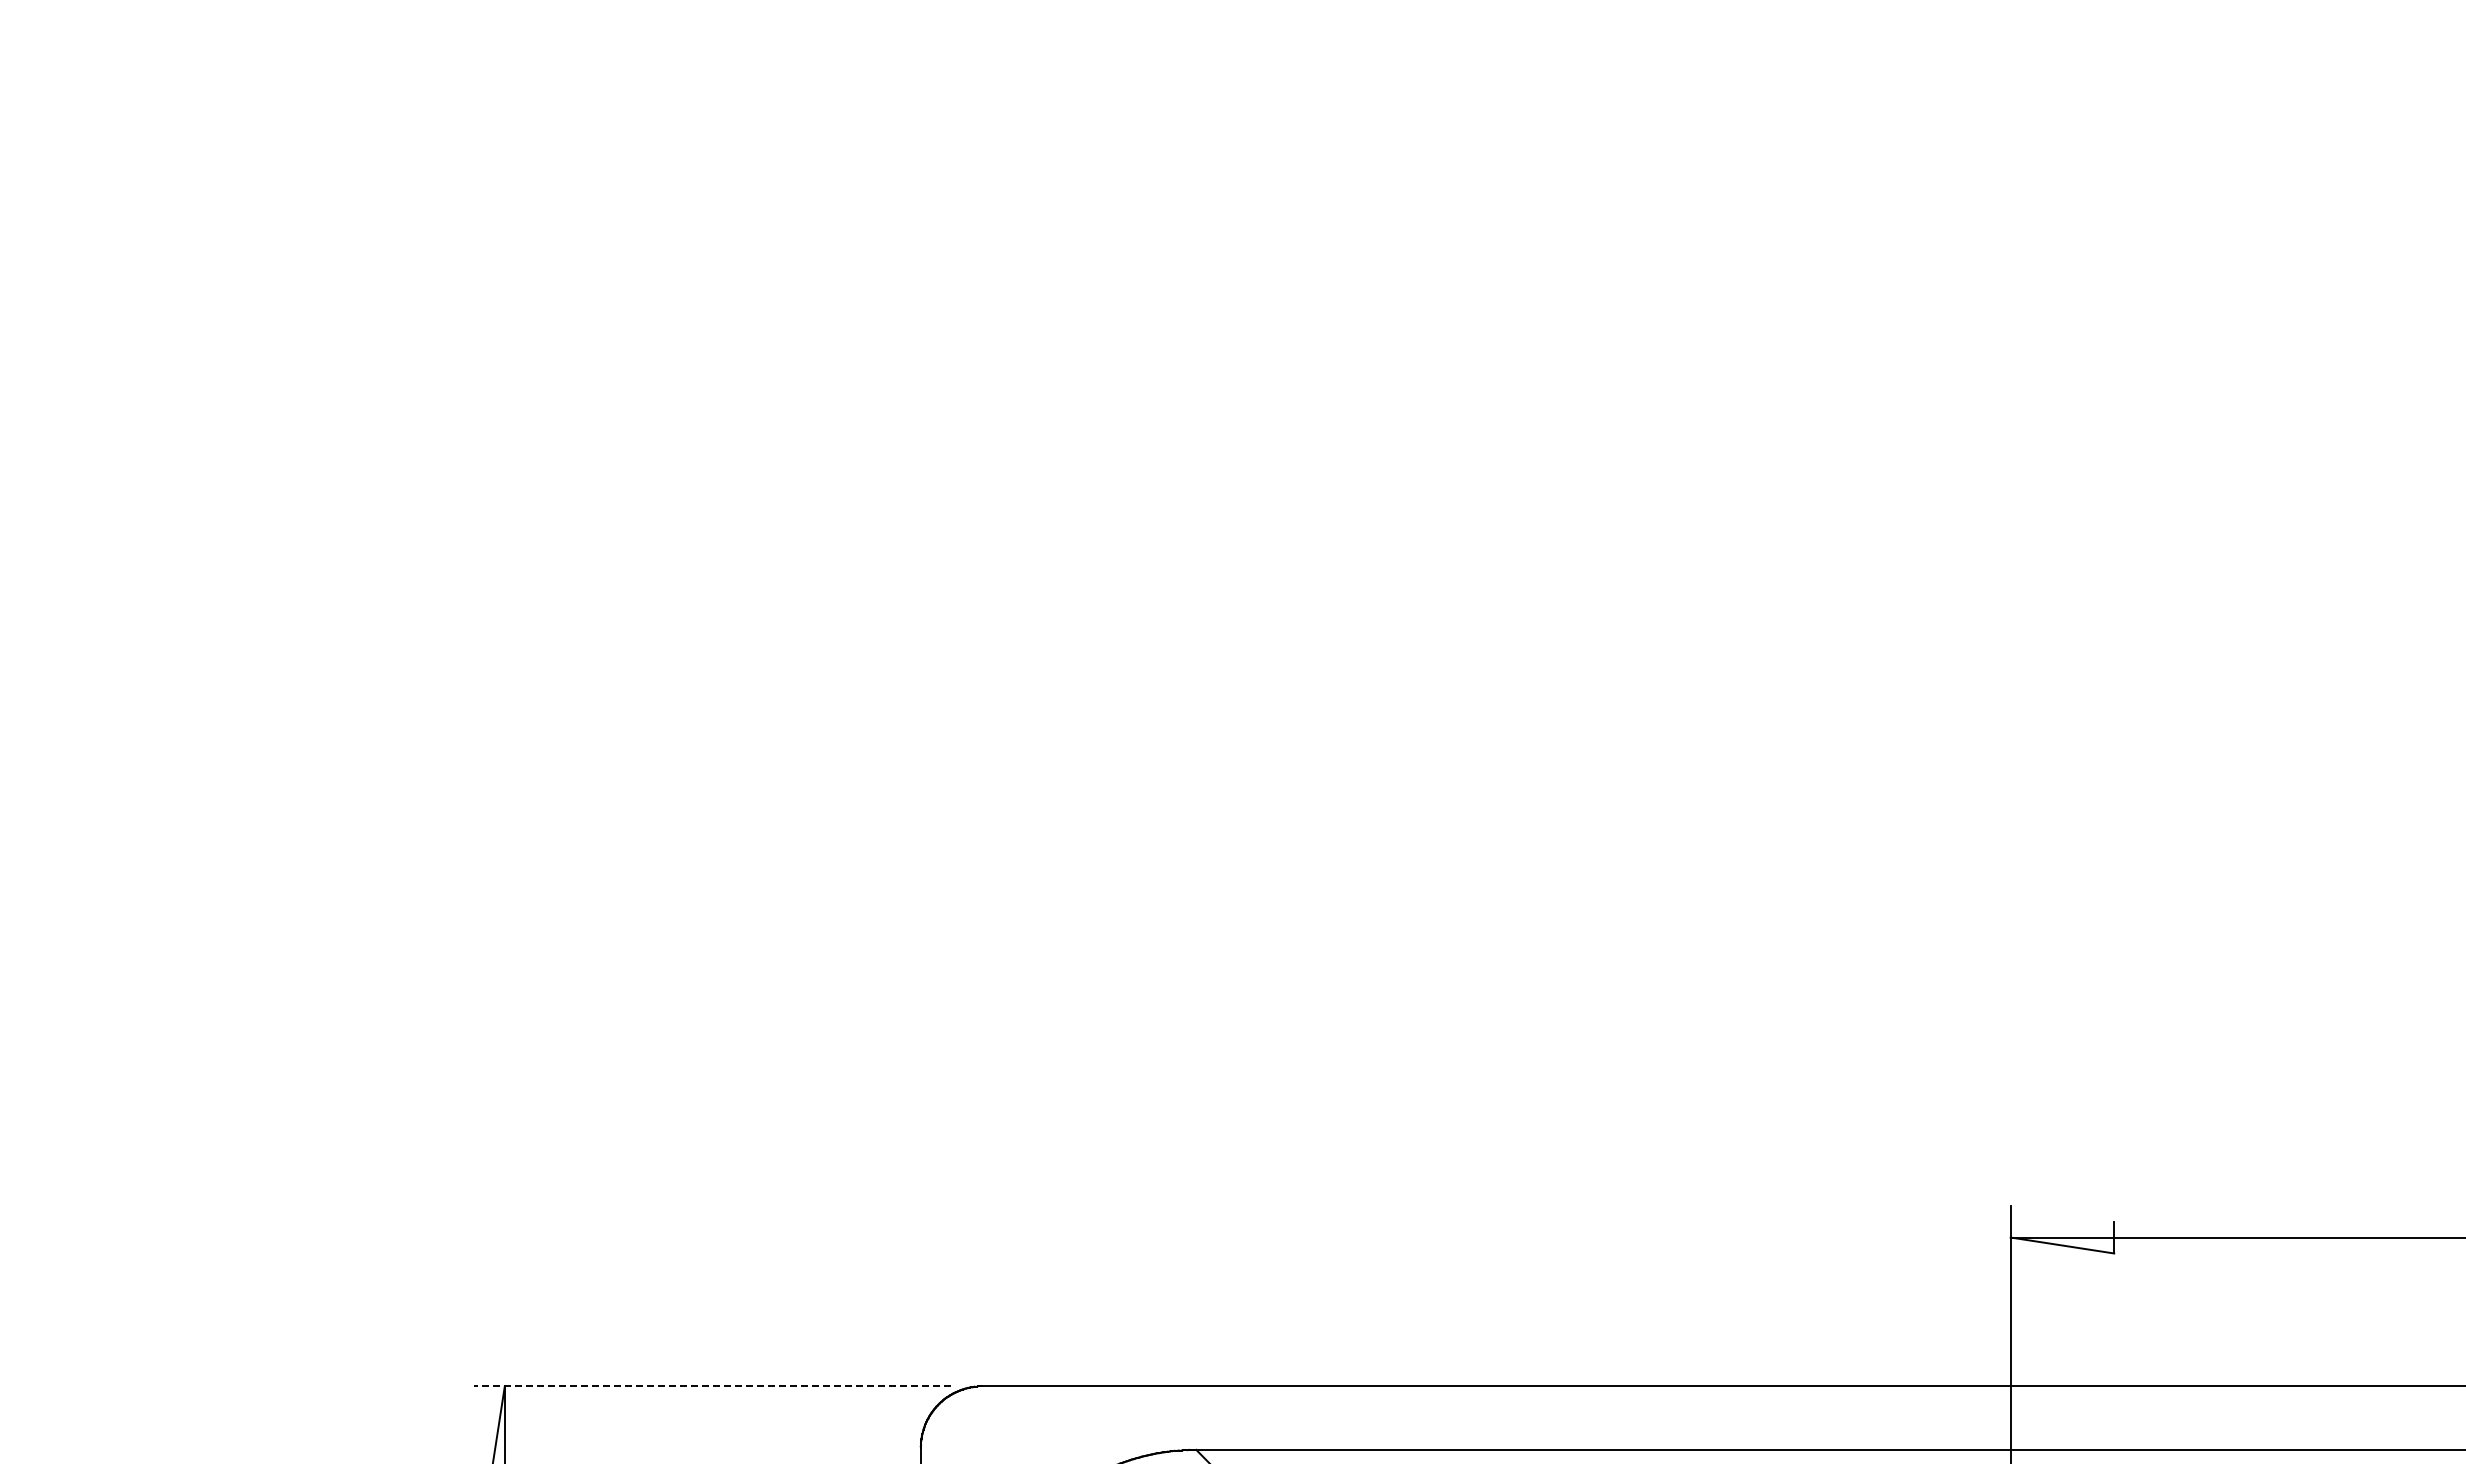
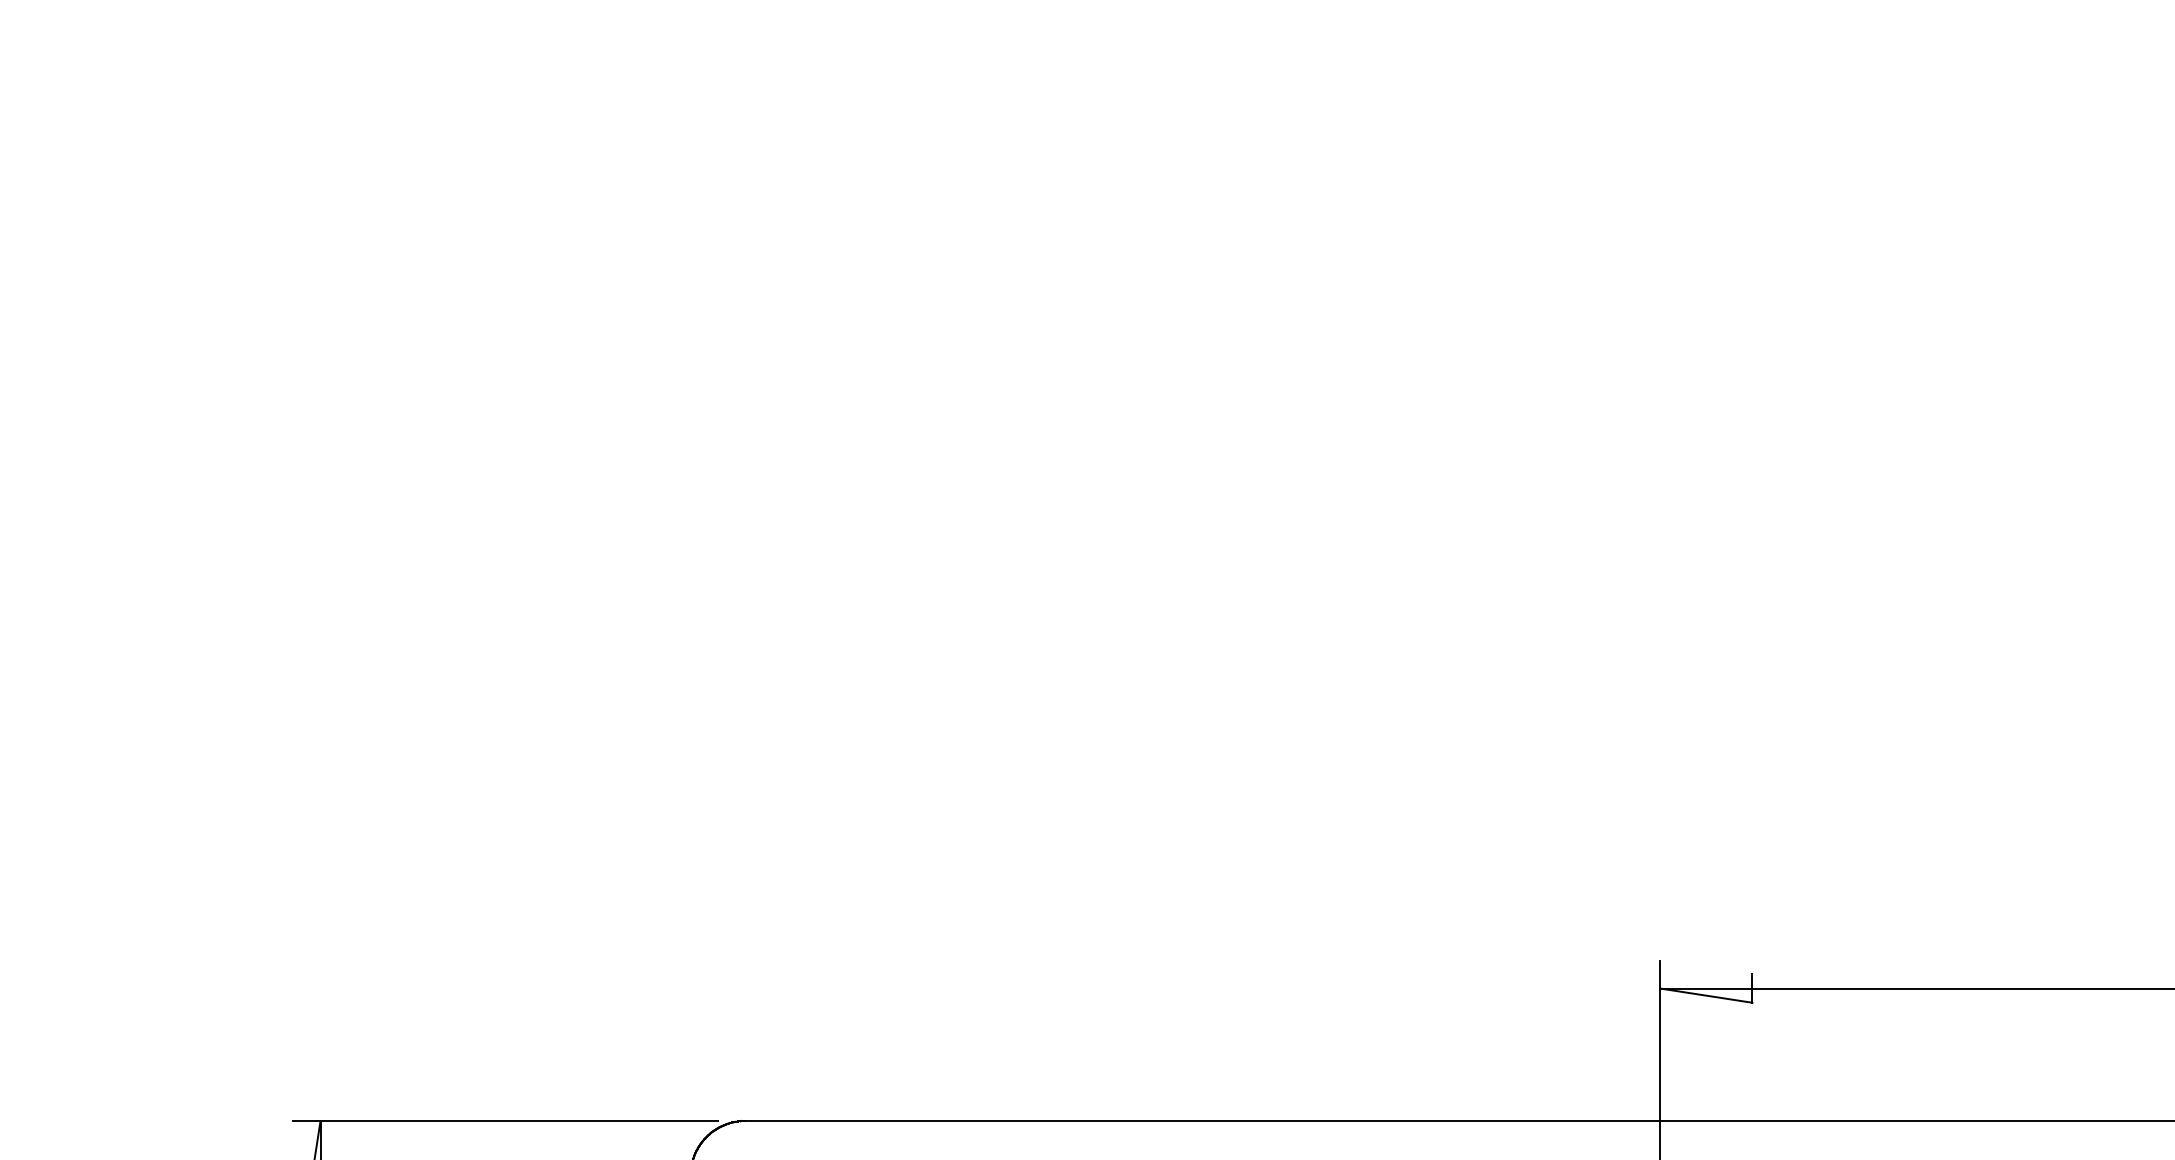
line: (712, 1386) -> (505, 1121), dashed -> solid

